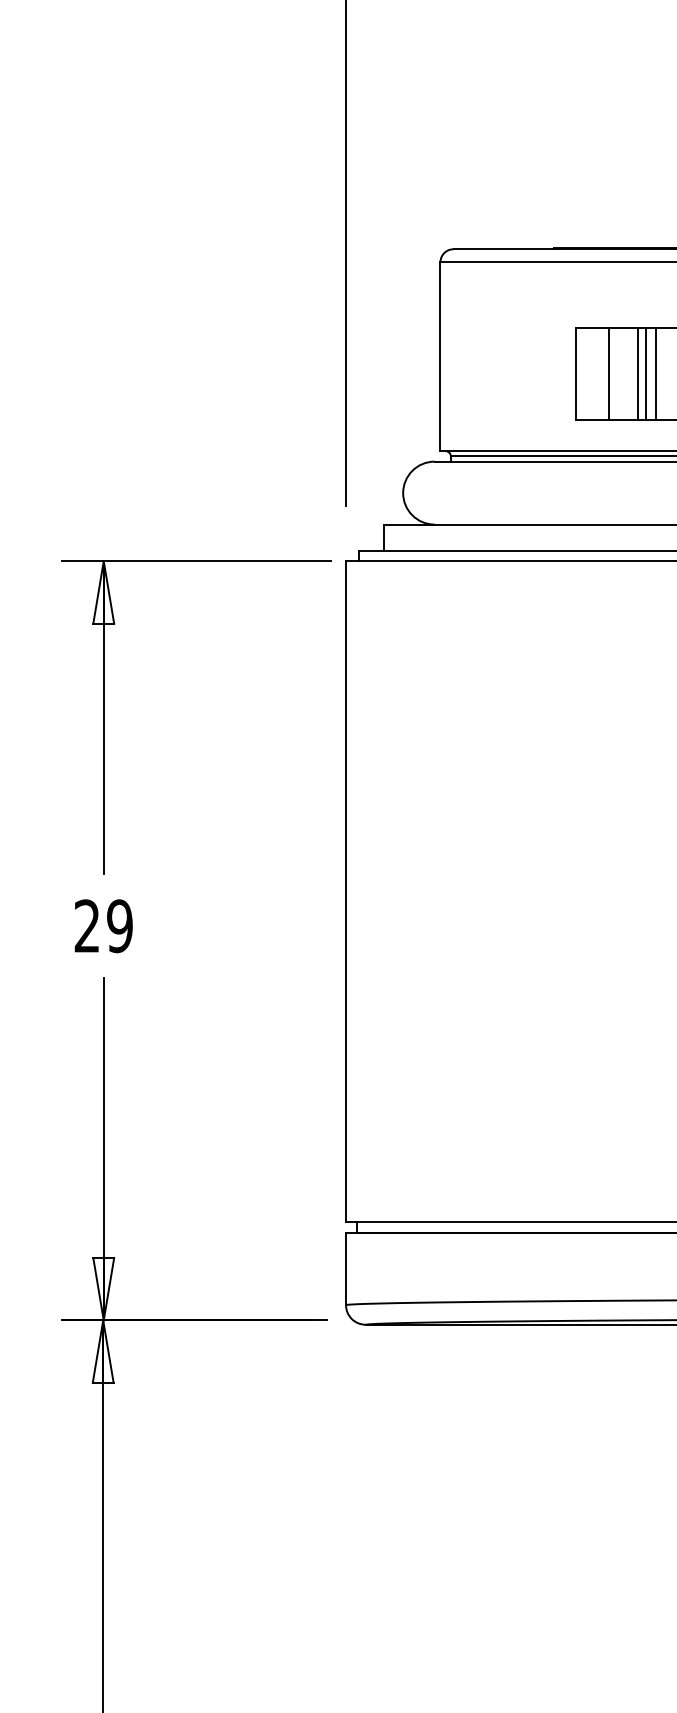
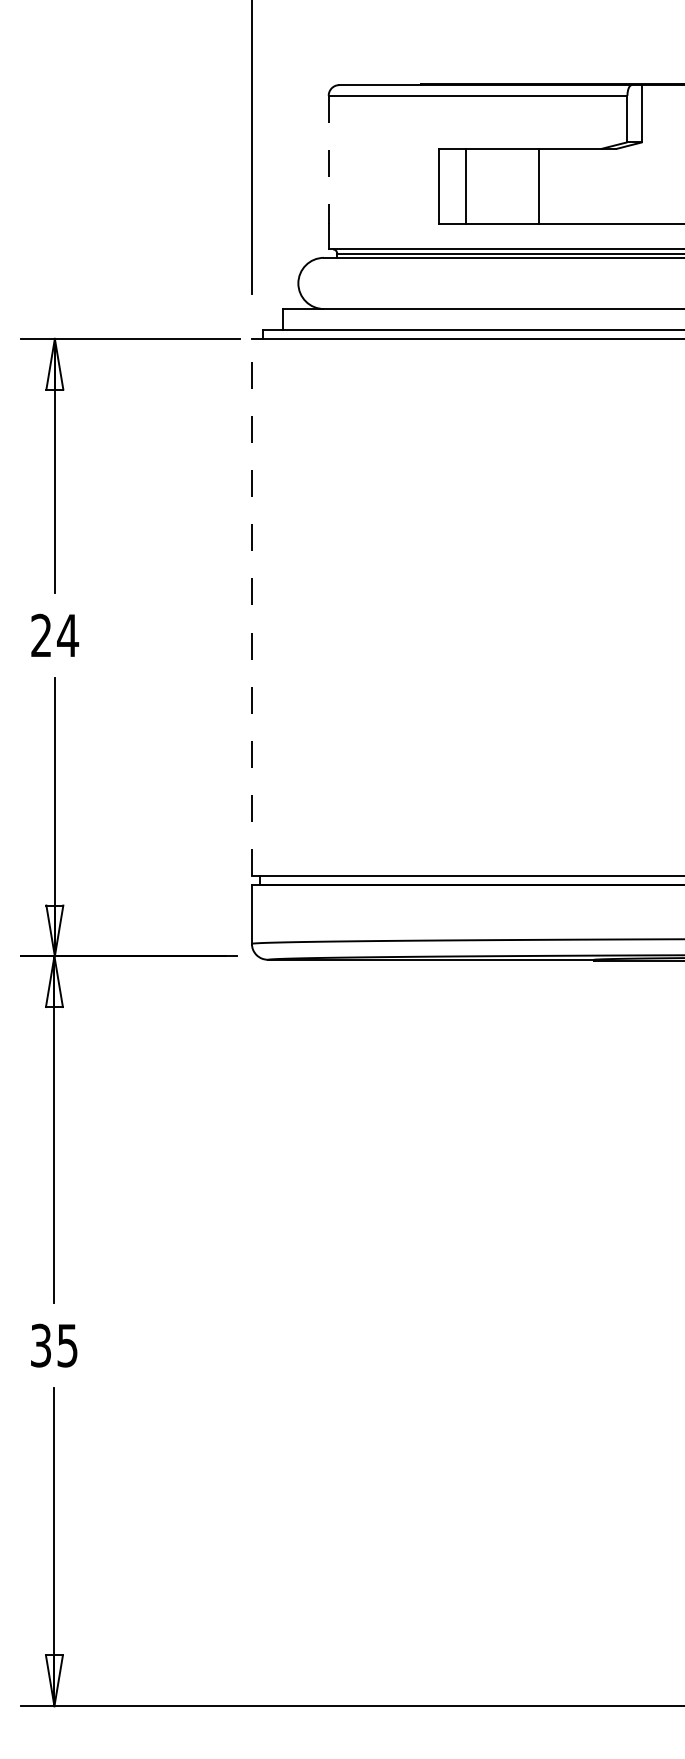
line: (440, 340) -> (328, 159), solid -> dashed
line: (638, 373) -> (489, 186), removed
line: (645, 373) -> (495, 186), removed
line: (655, 373) -> (503, 186), removed
line: (345, 891) -> (251, 607), solid -> dashed
text: (120, 926) -> (68, 635), 29 -> 24

